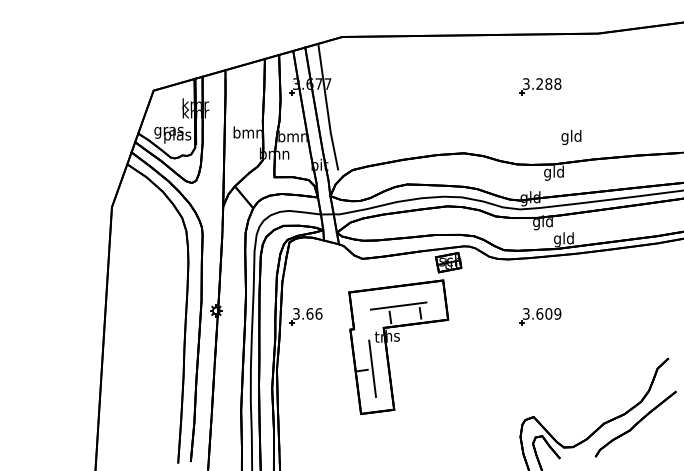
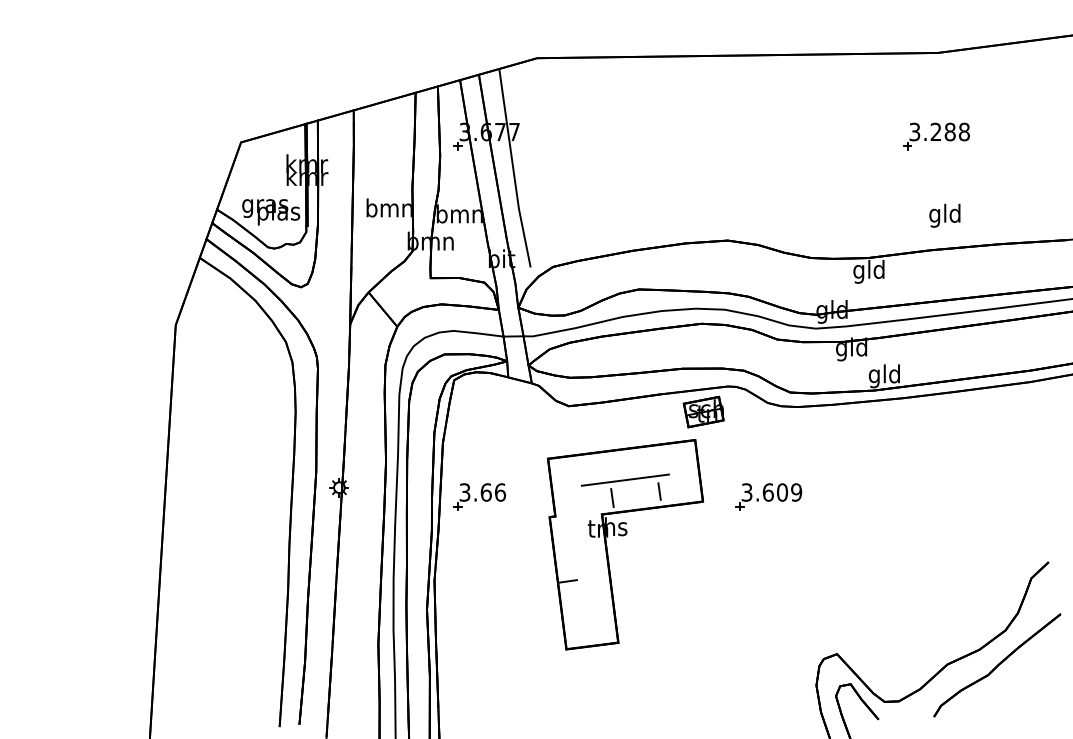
part: (540, 86) -> (937, 135), moved
text: (571, 136) -> (944, 214), moved
part: (540, 316) -> (769, 496), moved
line: (372, 368) -> (584, 578), removed

